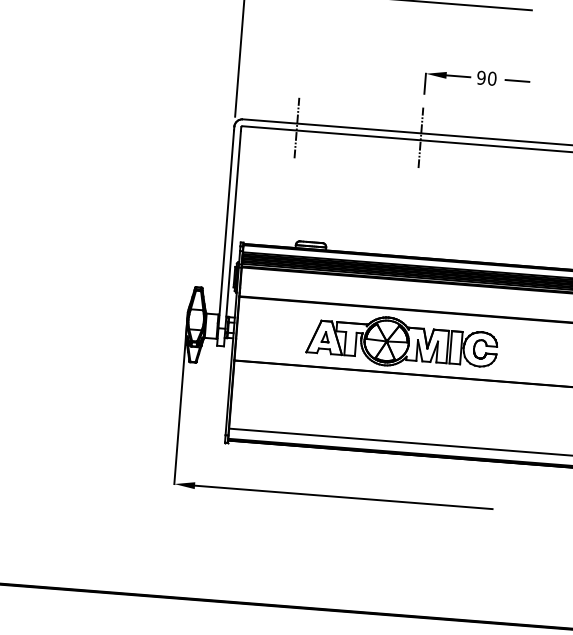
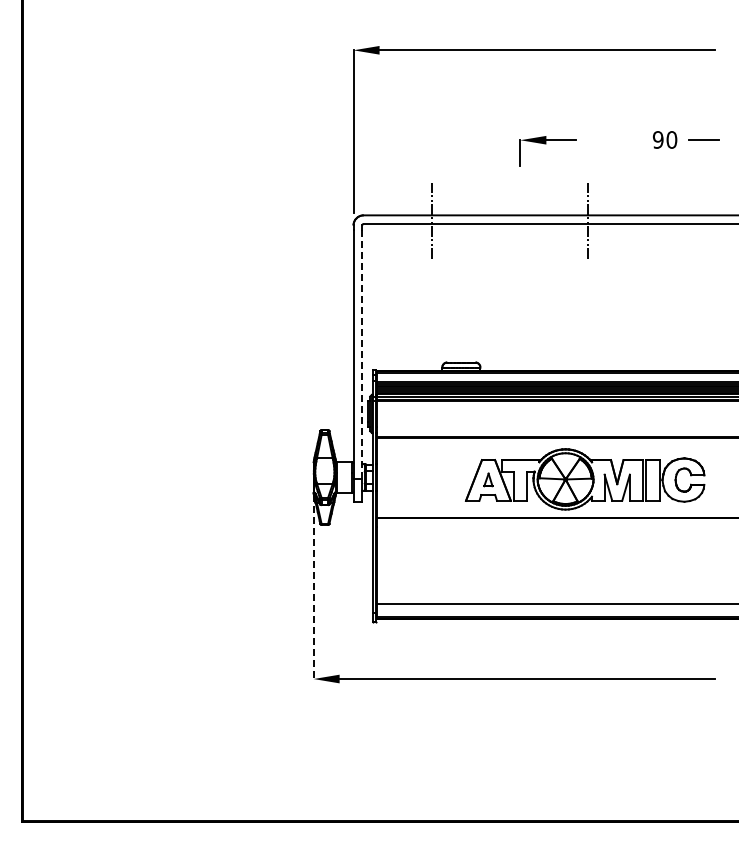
part: (446, 78) -> (546, 144), moved
line: (233, 229) -> (362, 354), solid -> dashed
line: (179, 411) -> (313, 587), solid -> dashed

